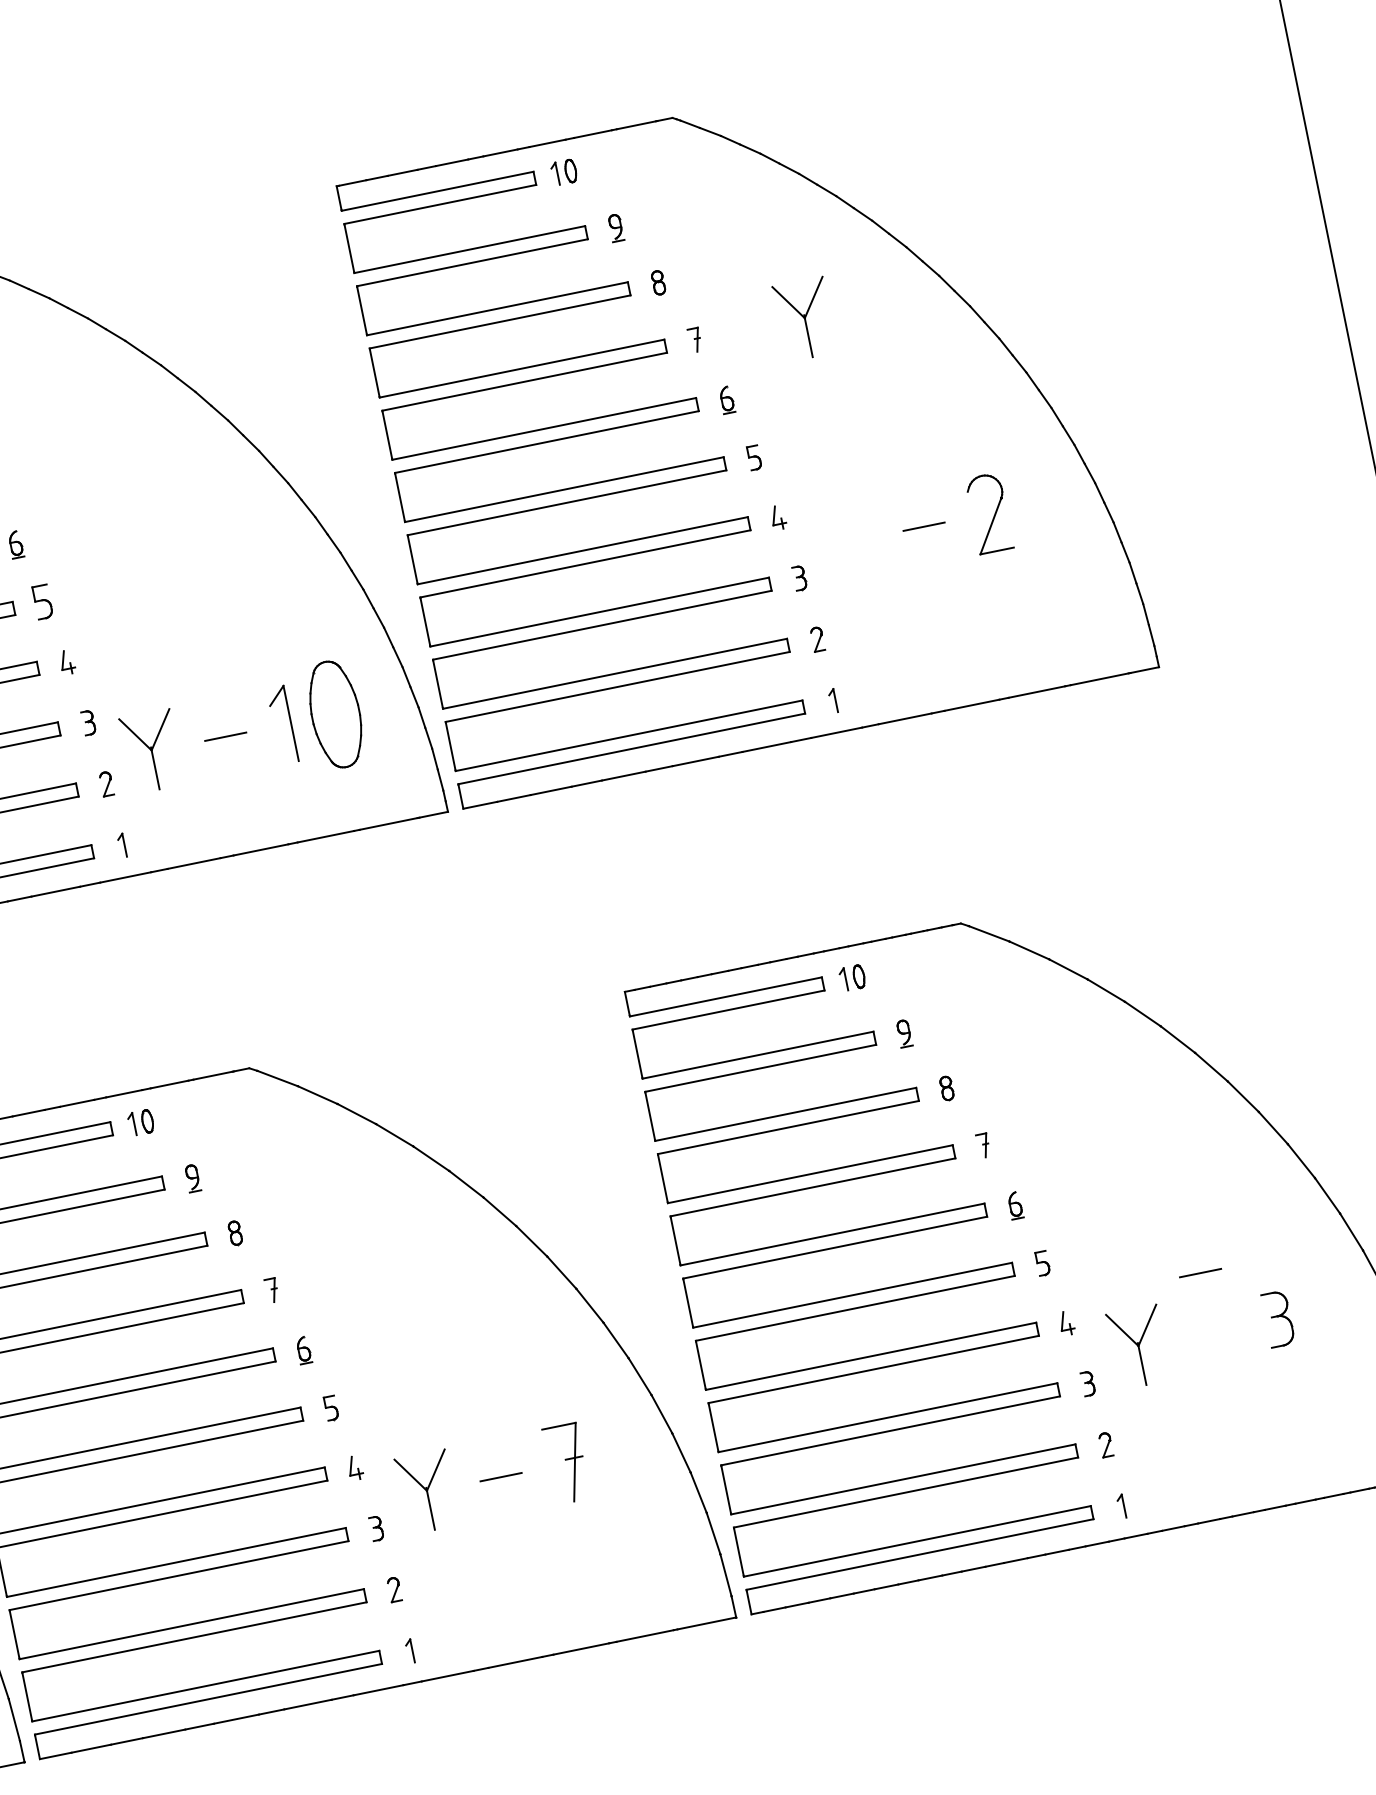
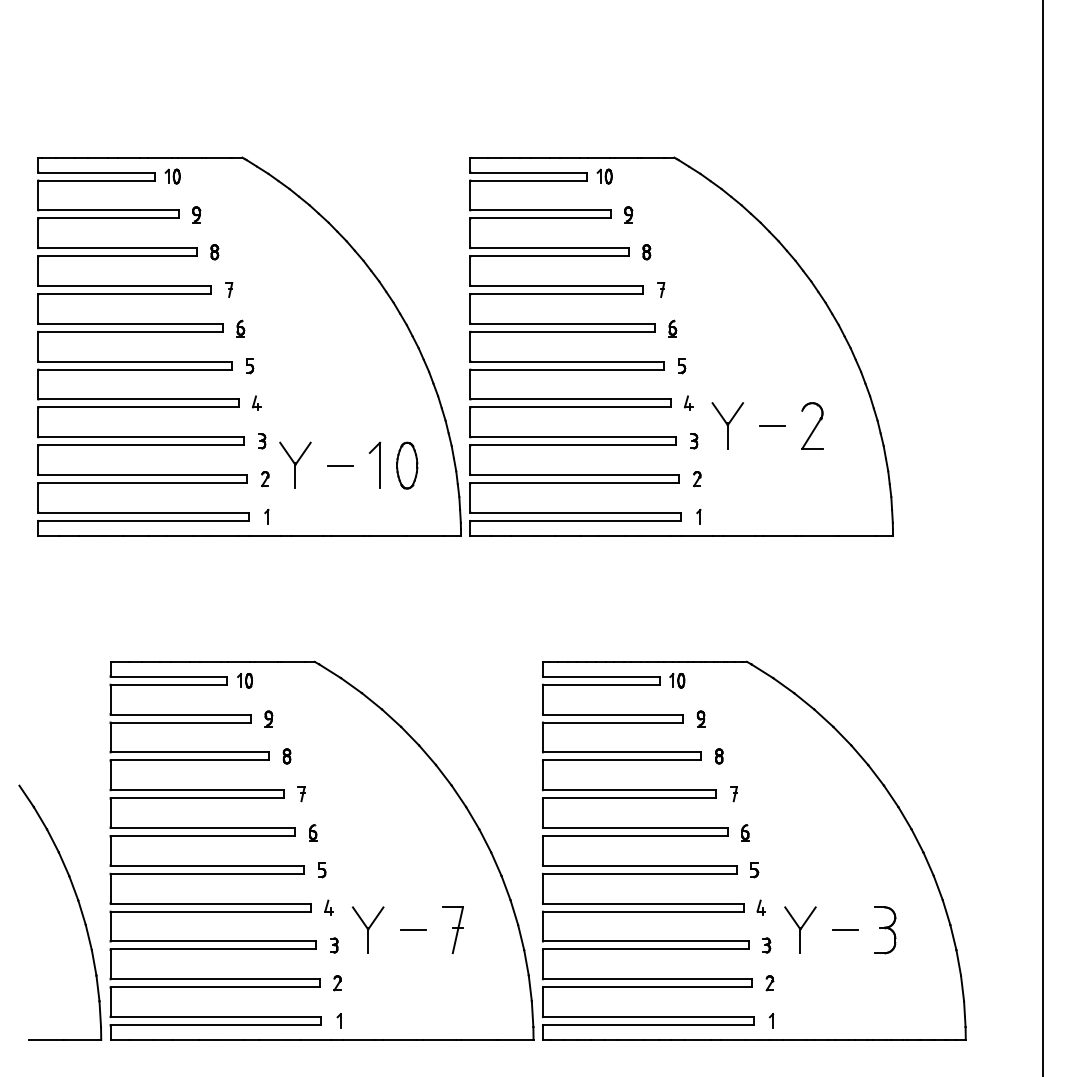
part: (804, 318) -> (727, 425), moved
part: (44, 603) -> (250, 366), size x0.71
part: (336, 714) -> (407, 465), size x0.71
line: (1200, 1271) -> (845, 929), moved
part: (1278, 1319) -> (885, 930), size x1.43

